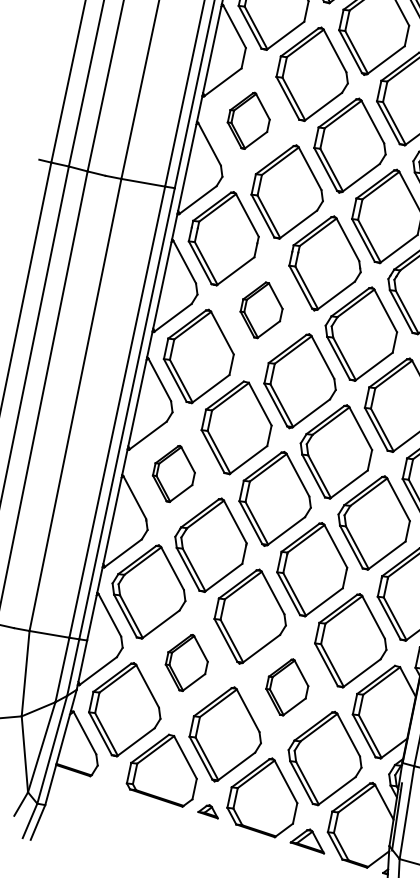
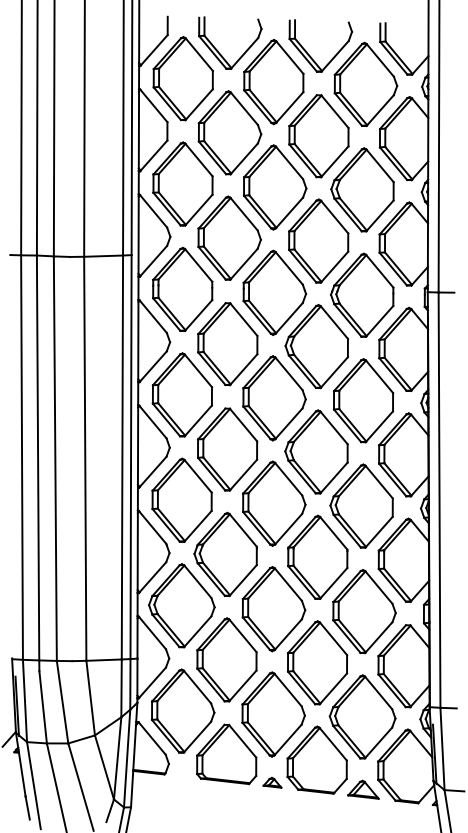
part: (248, 119) -> (182, 183), size x1.67
part: (261, 310) -> (227, 344), size x1.67
part: (173, 472) -> (181, 499), size x1.67
part: (186, 662) -> (226, 659), size x1.67
part: (287, 686) -> (317, 662), size x1.67

